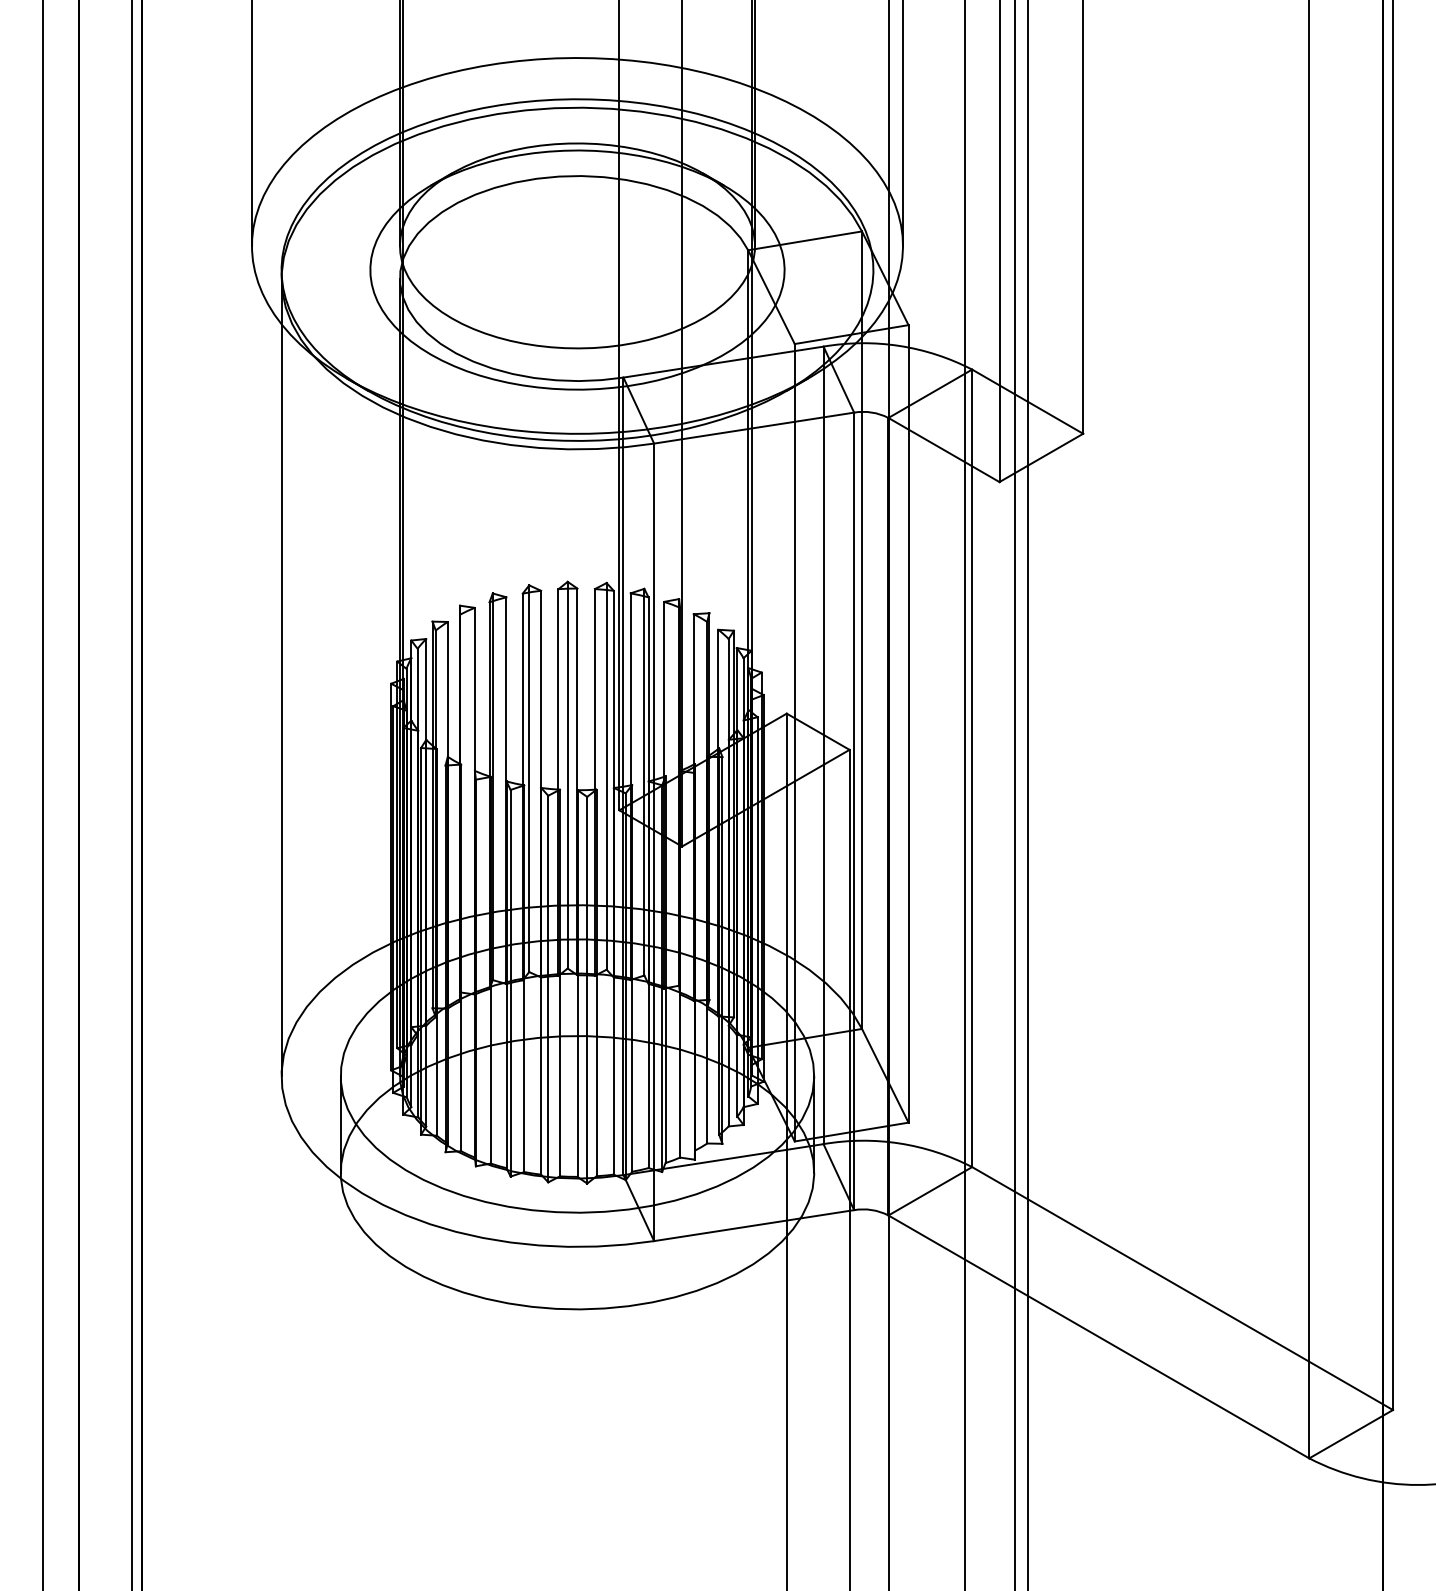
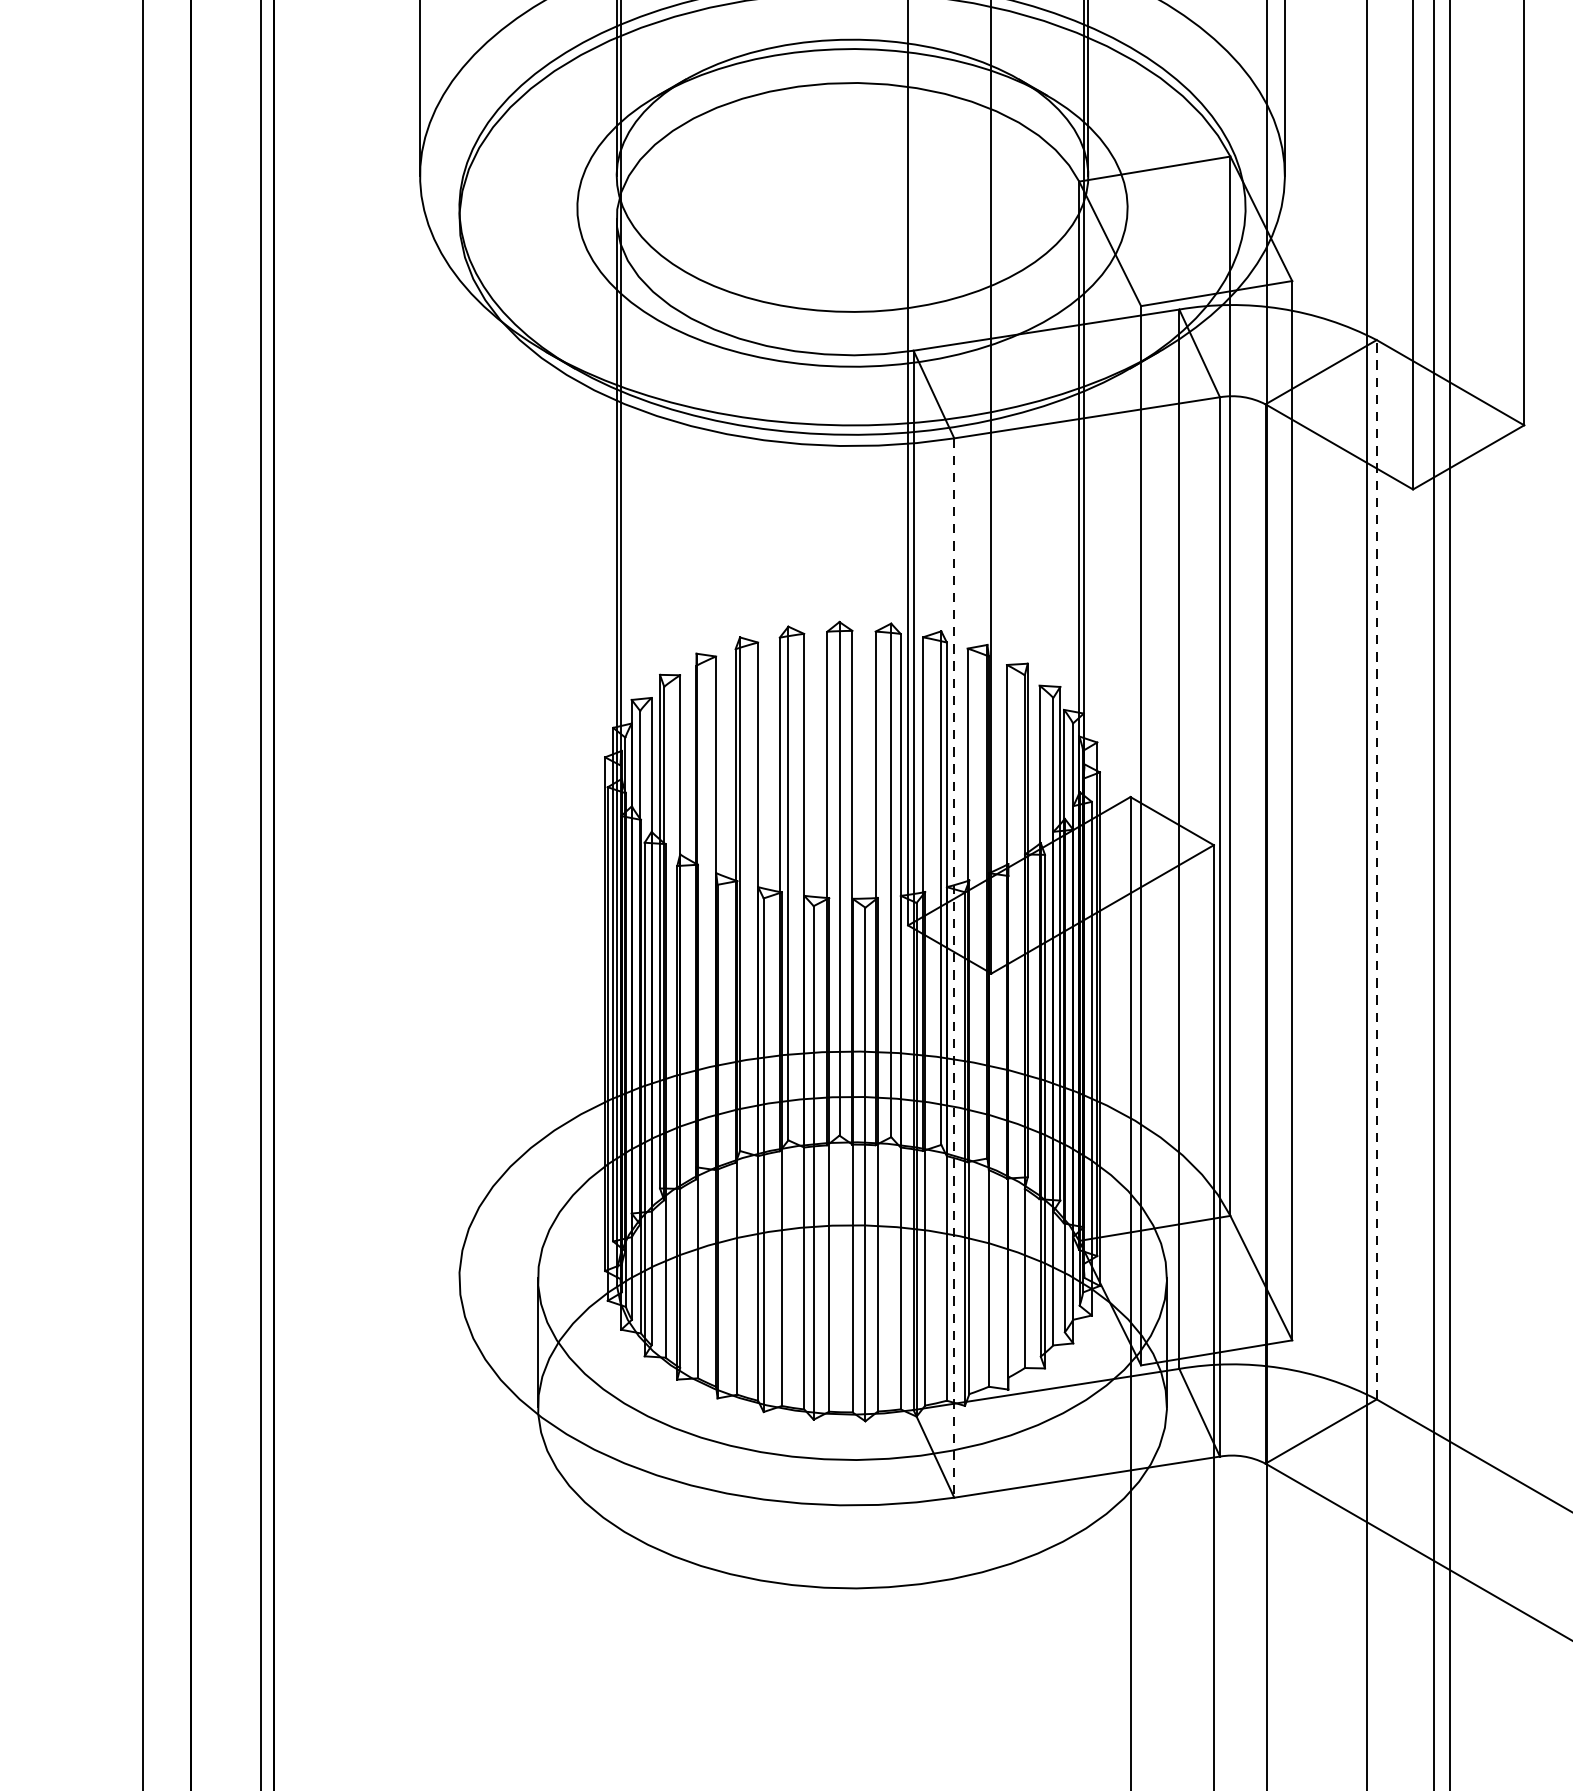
line: (281, 677) -> (459, 749), removed
line: (972, 768) -> (1377, 869), solid -> dashed
line: (654, 842) -> (954, 968), solid -> dashed

